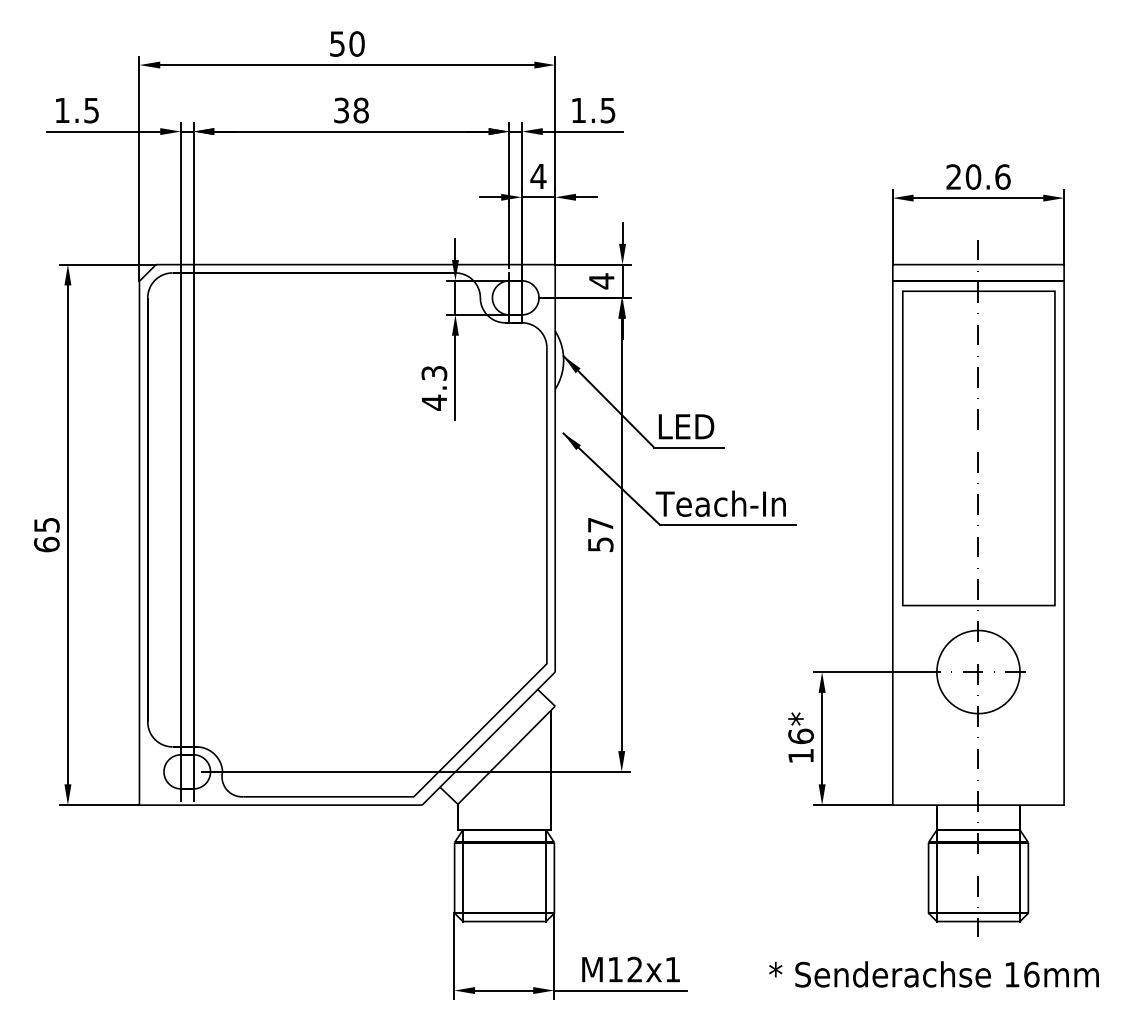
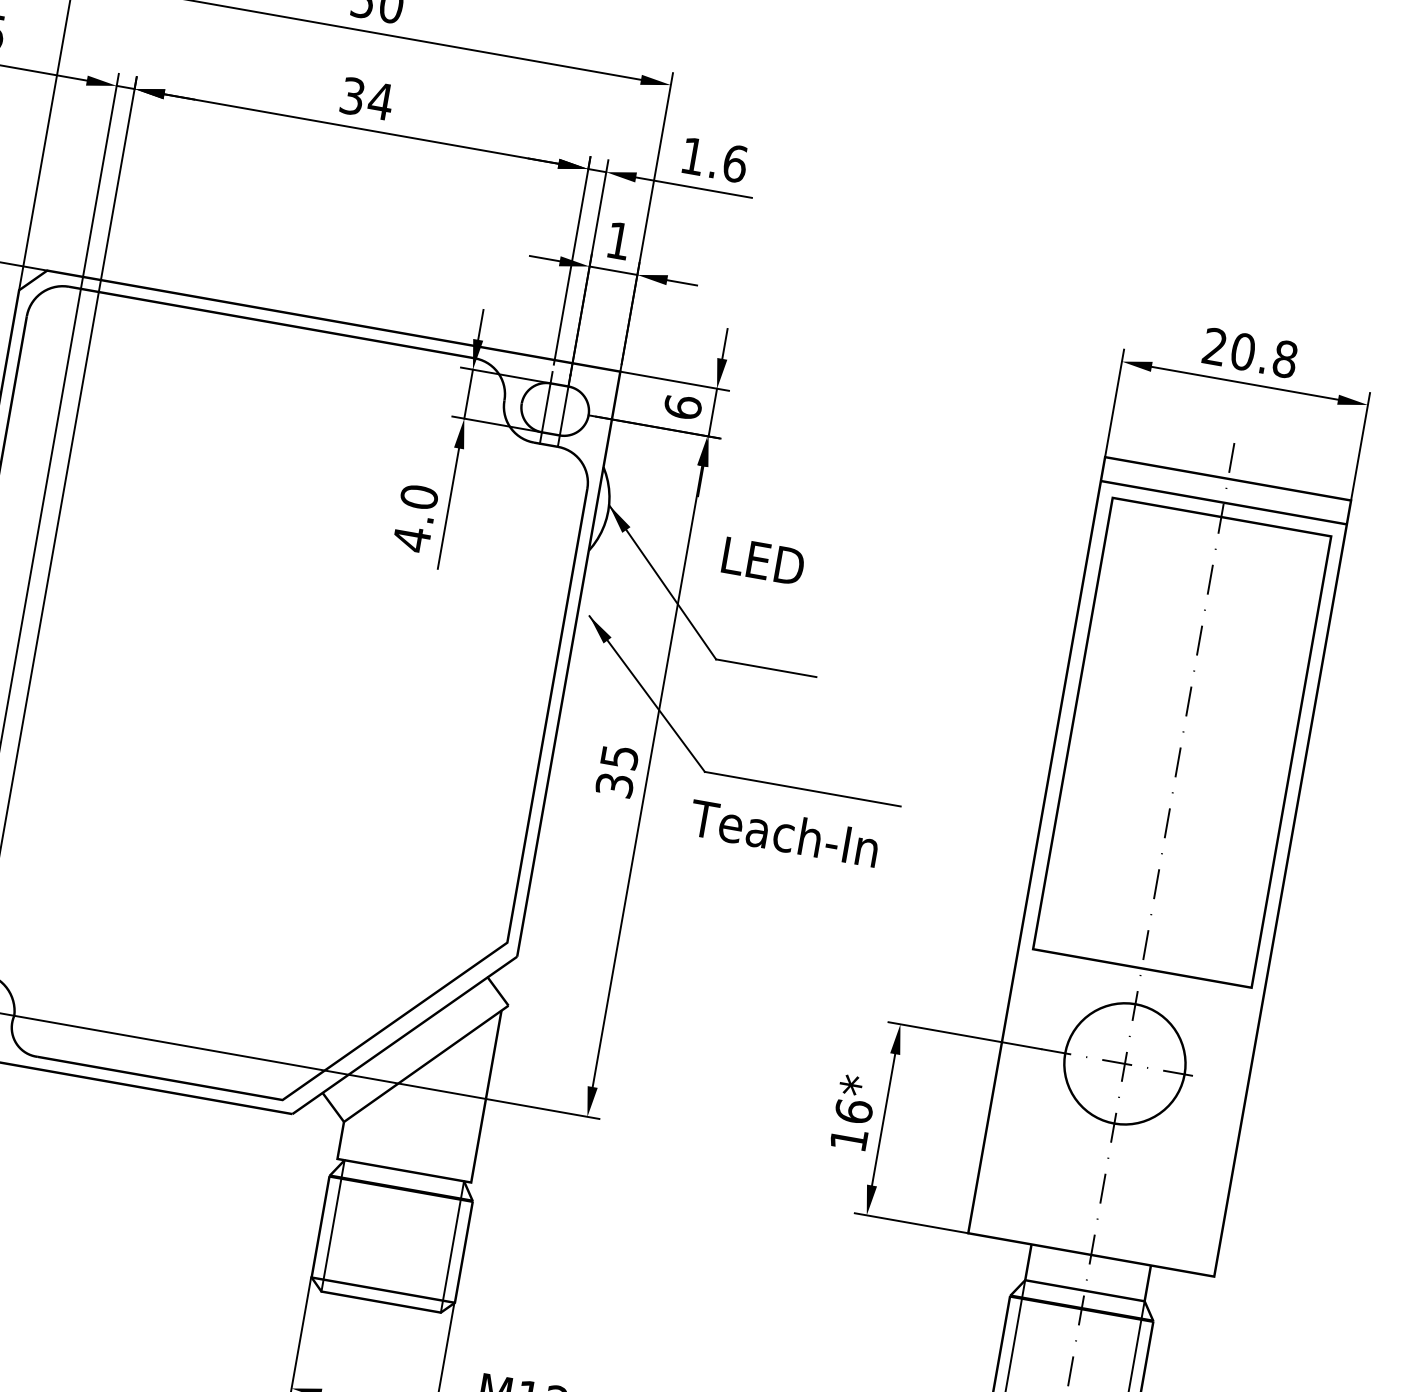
text: (361, 110) -> (381, 101), 38 -> 34
text: (607, 110) -> (734, 163), 1.5 -> 1.6
text: (538, 176) -> (618, 240), 4 -> 1
text: (1002, 176) -> (1284, 358), 20.6 -> 20.8
text: (601, 281) -> (682, 407), 4 -> 6
text: (434, 373) -> (419, 497), 4.3 -> 4.0
text: (686, 426) -> (763, 561), moved
text: (720, 503) -> (783, 832), moved
text: (600, 534) -> (617, 770), 57 -> 35

